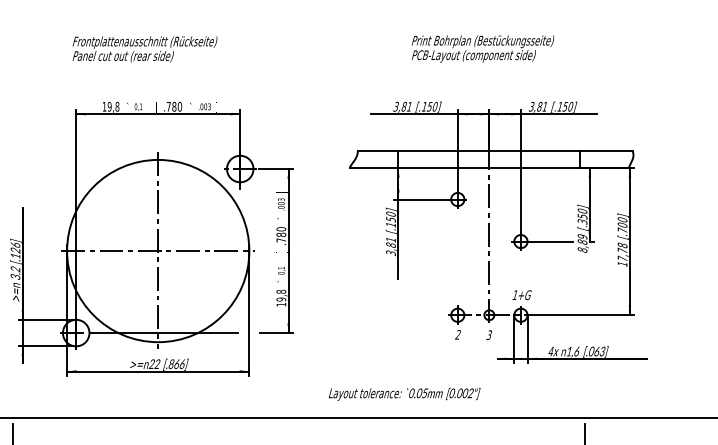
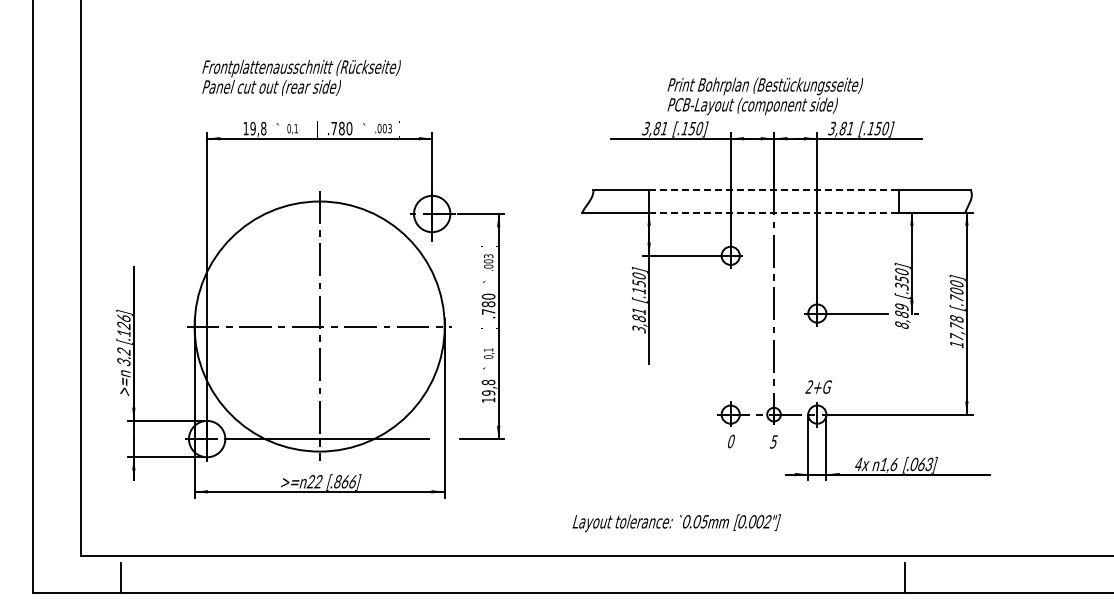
text: (144, 49) -> (301, 77), moved
text: (482, 49) -> (764, 96), moved
line: (489, 151) -> (774, 189), solid -> dashed
line: (489, 167) -> (774, 212), solid -> dashed
text: (515, 294) -> (809, 386), 1+G -> 2+G
text: (457, 334) -> (730, 441), 2 -> 0
text: (489, 334) -> (774, 441), 3 -> 5
text: (404, 394) -> (676, 523), moved

